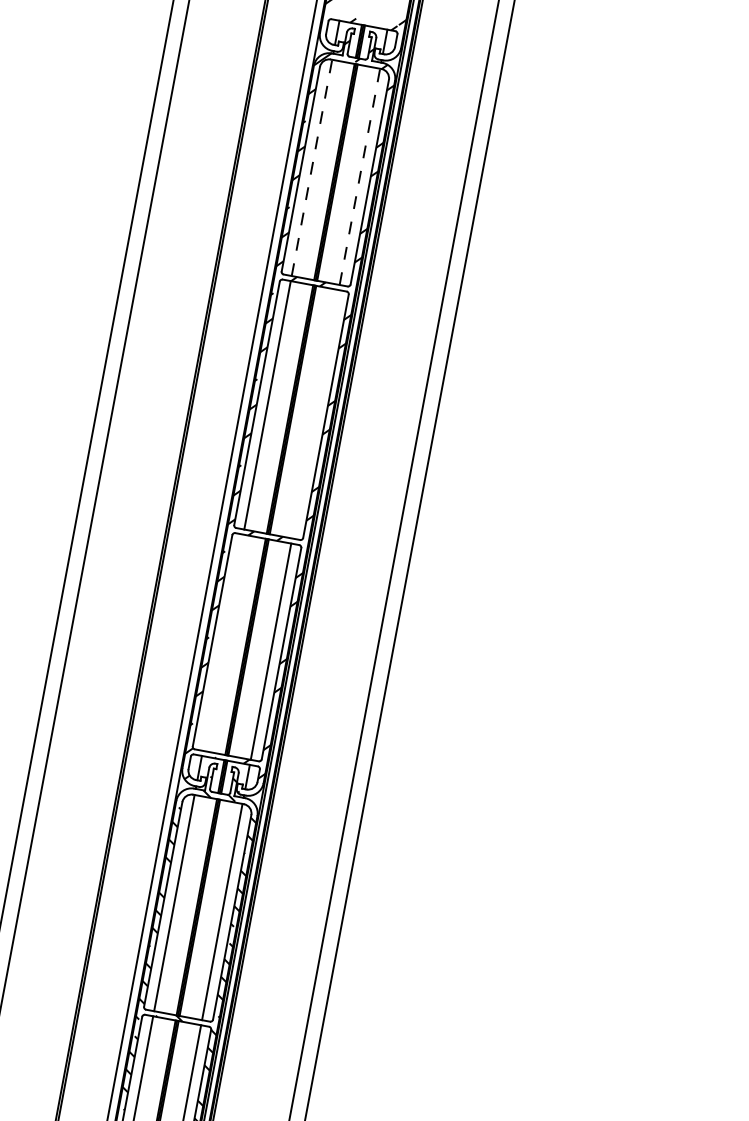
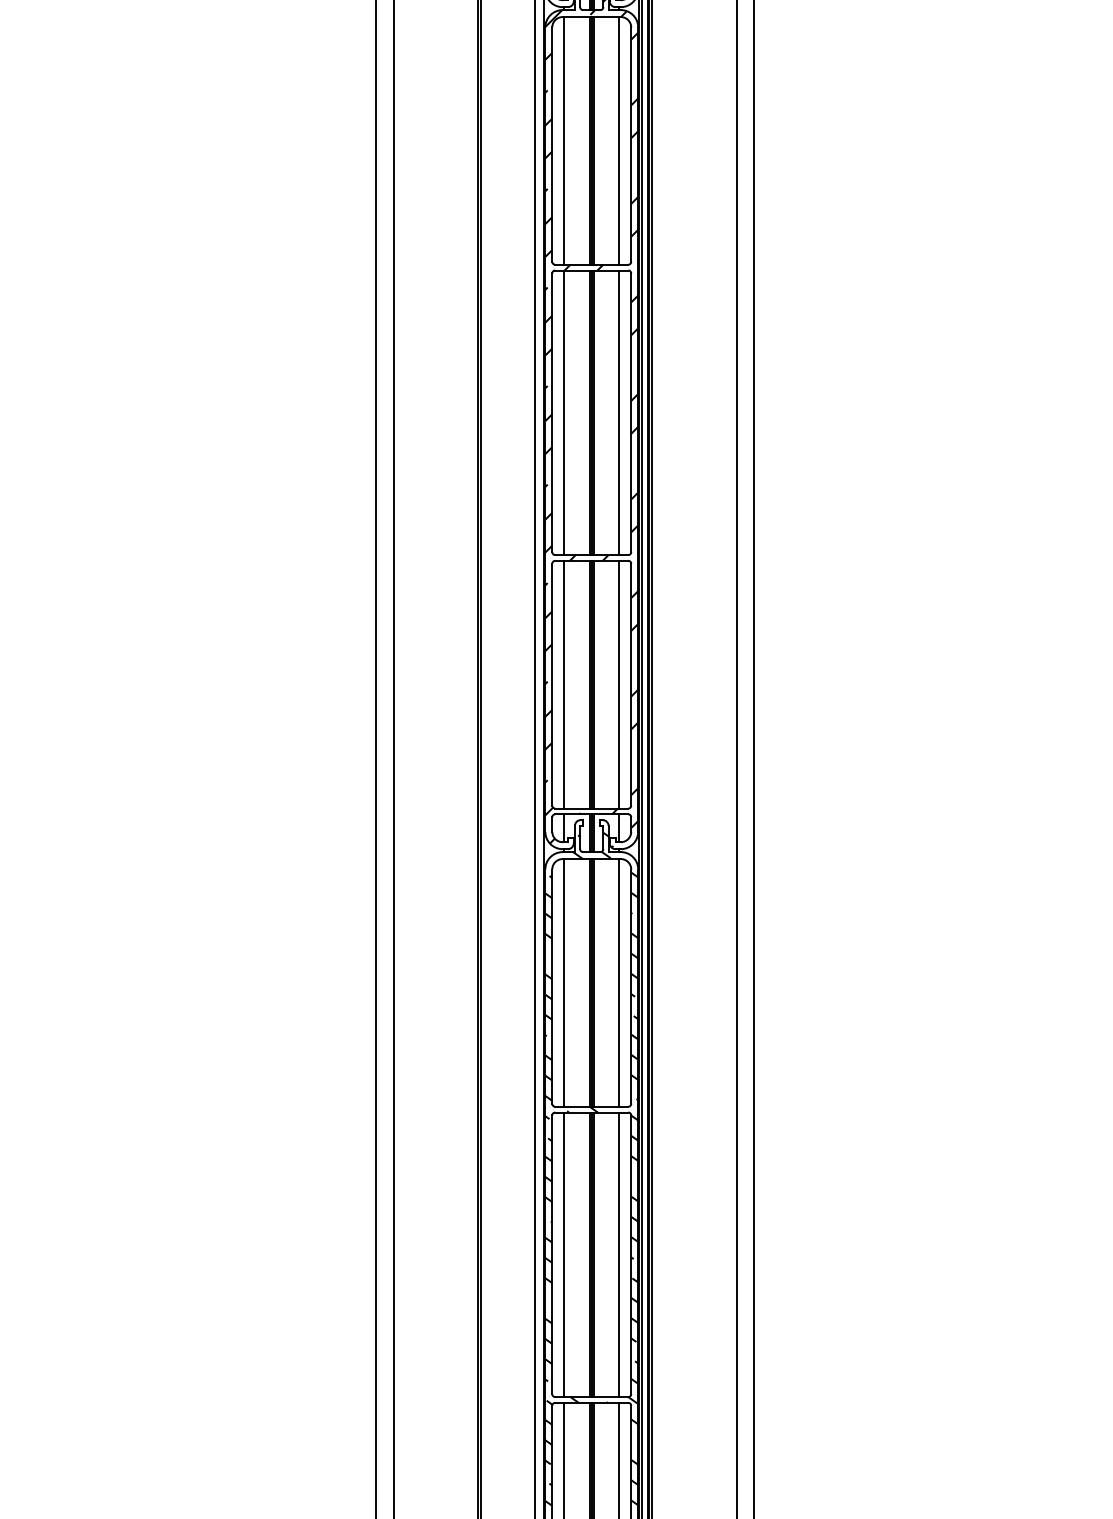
line: (312, 167) -> (564, 140), dashed -> solid
line: (360, 176) -> (619, 140), dashed -> solid
line: (315, 414) -> (619, 412), added
line: (223, 642) -> (564, 684), added

